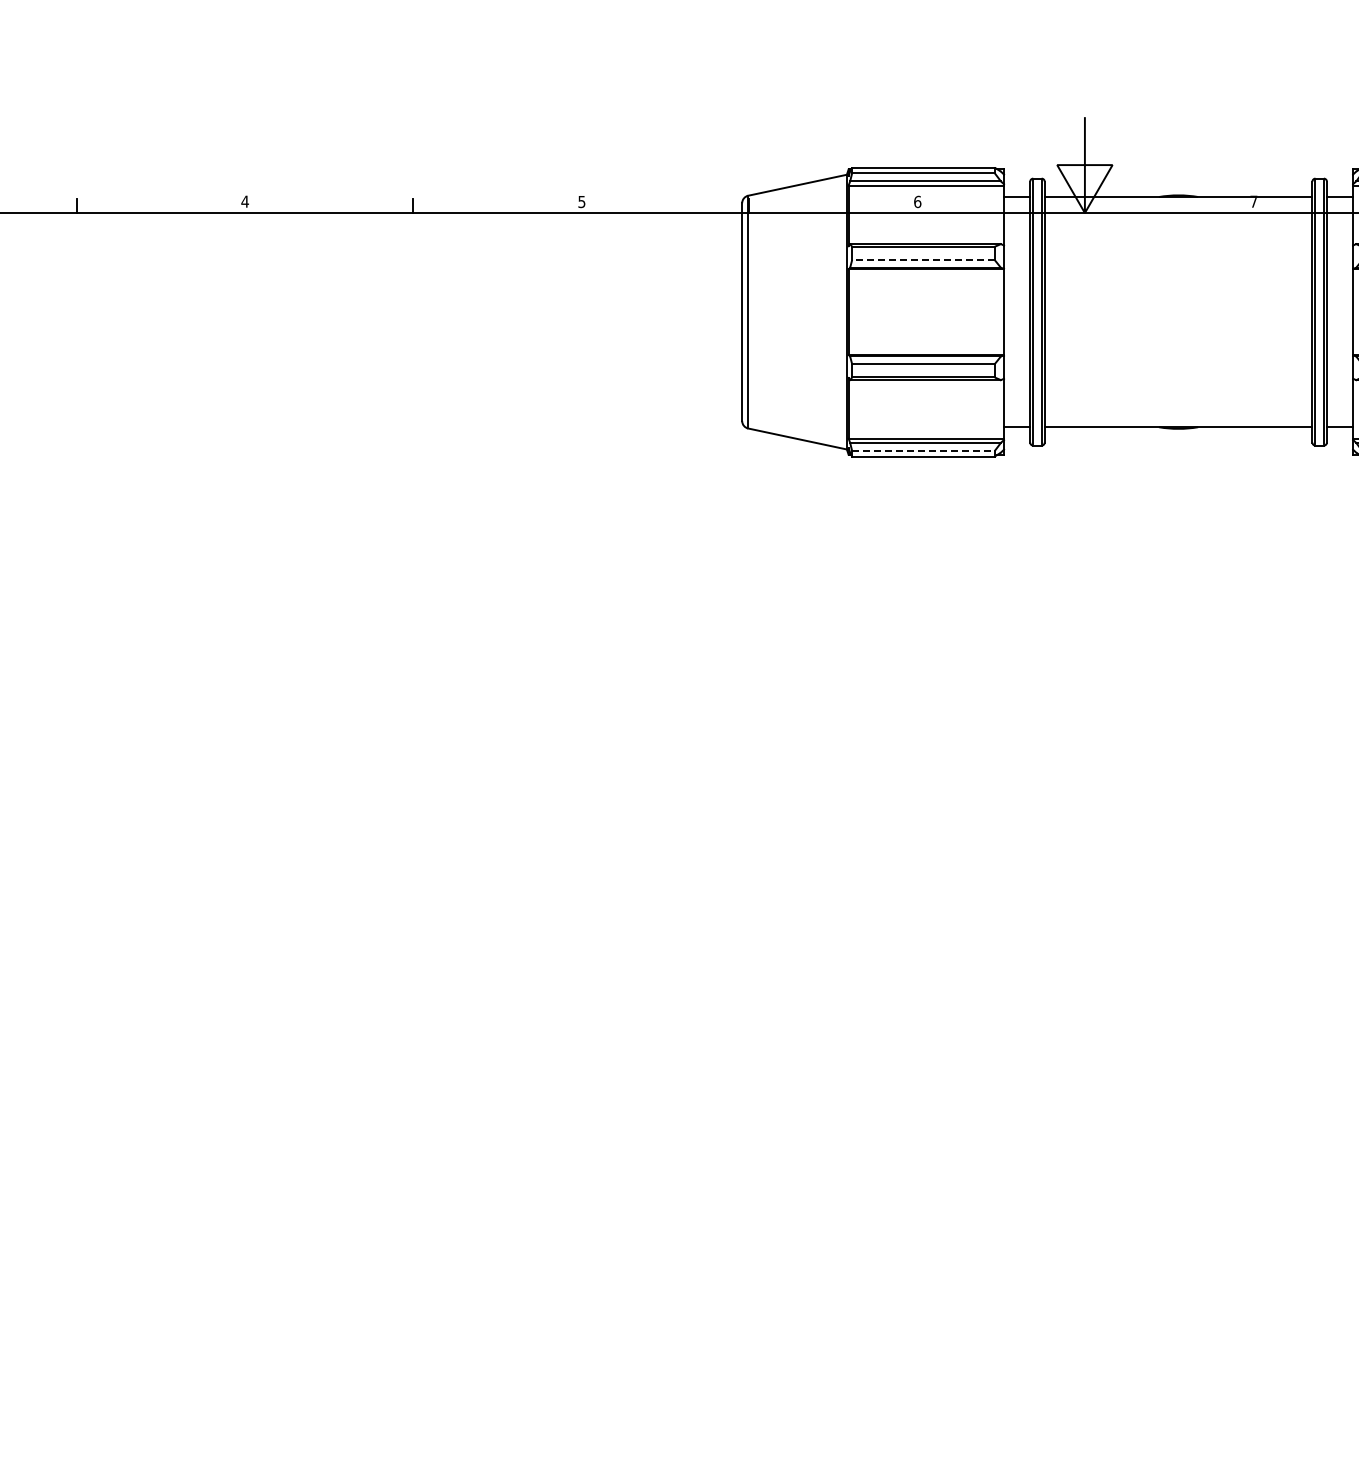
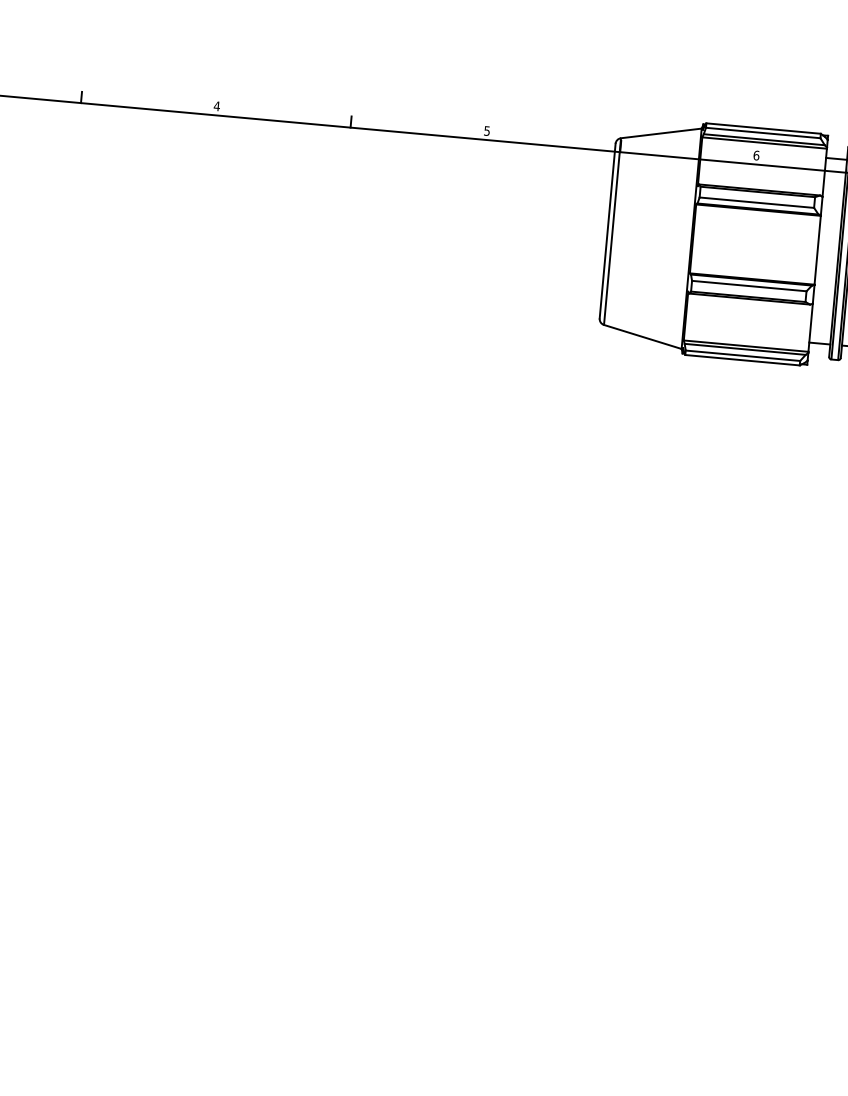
line: (922, 260) -> (756, 202), dashed -> solid
line: (923, 450) -> (743, 355), dashed -> solid

